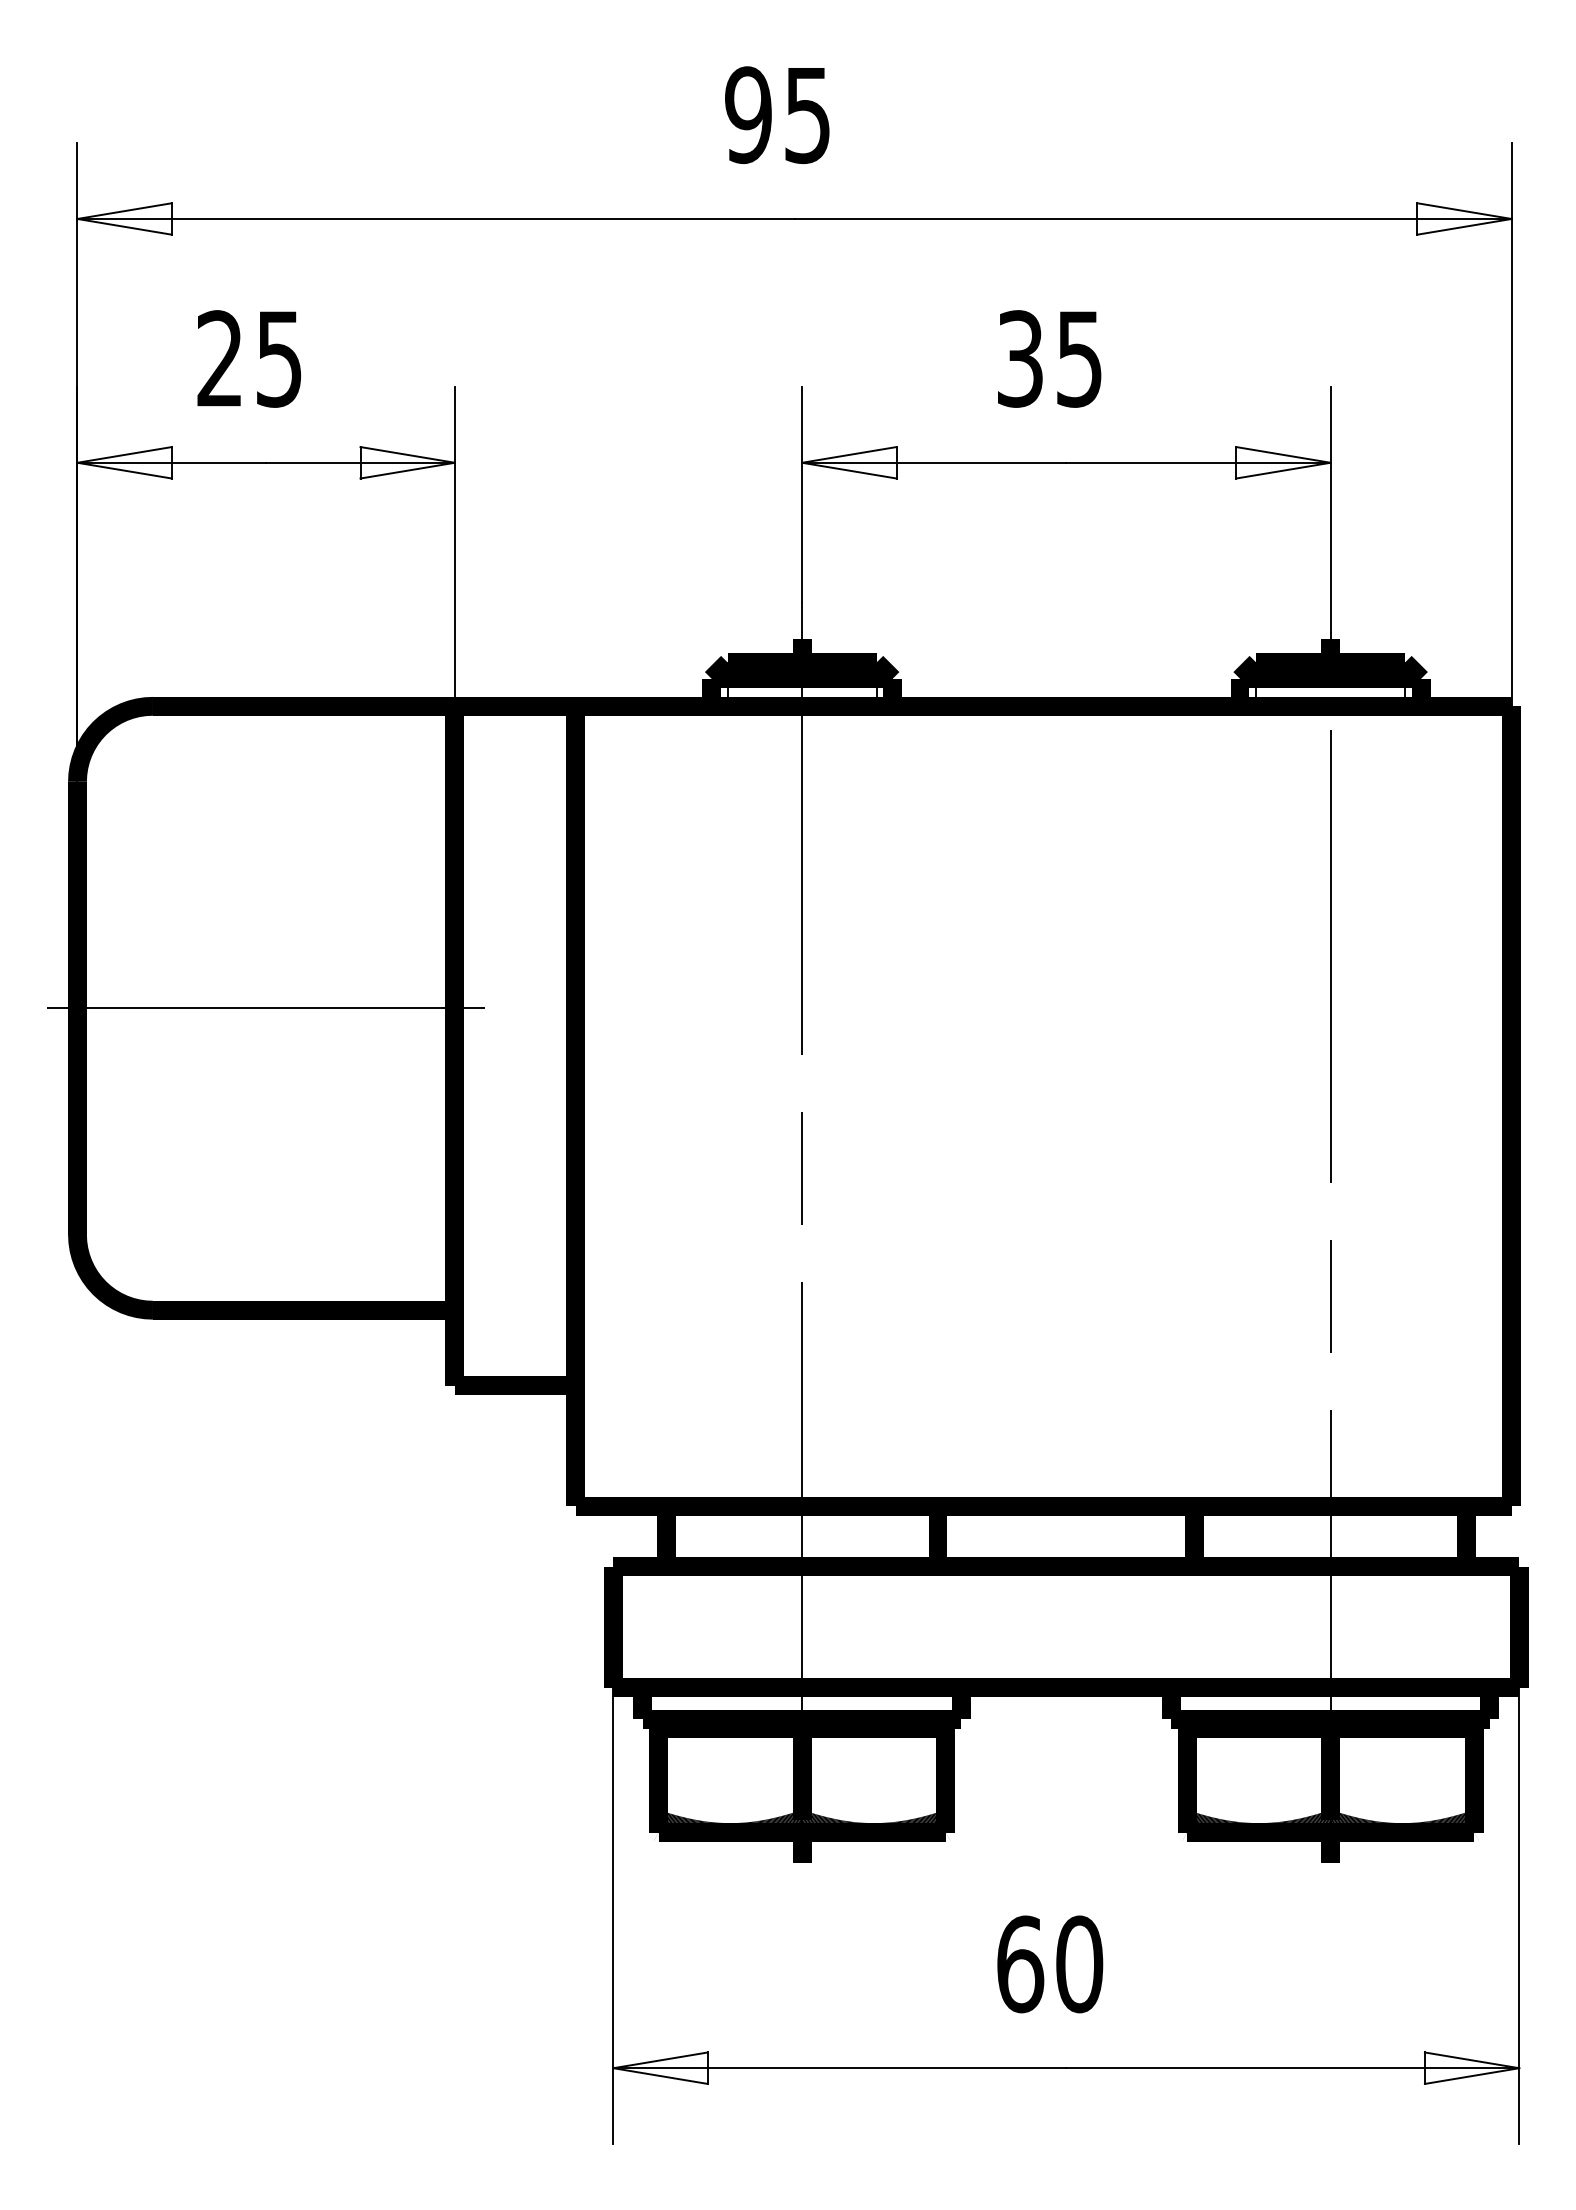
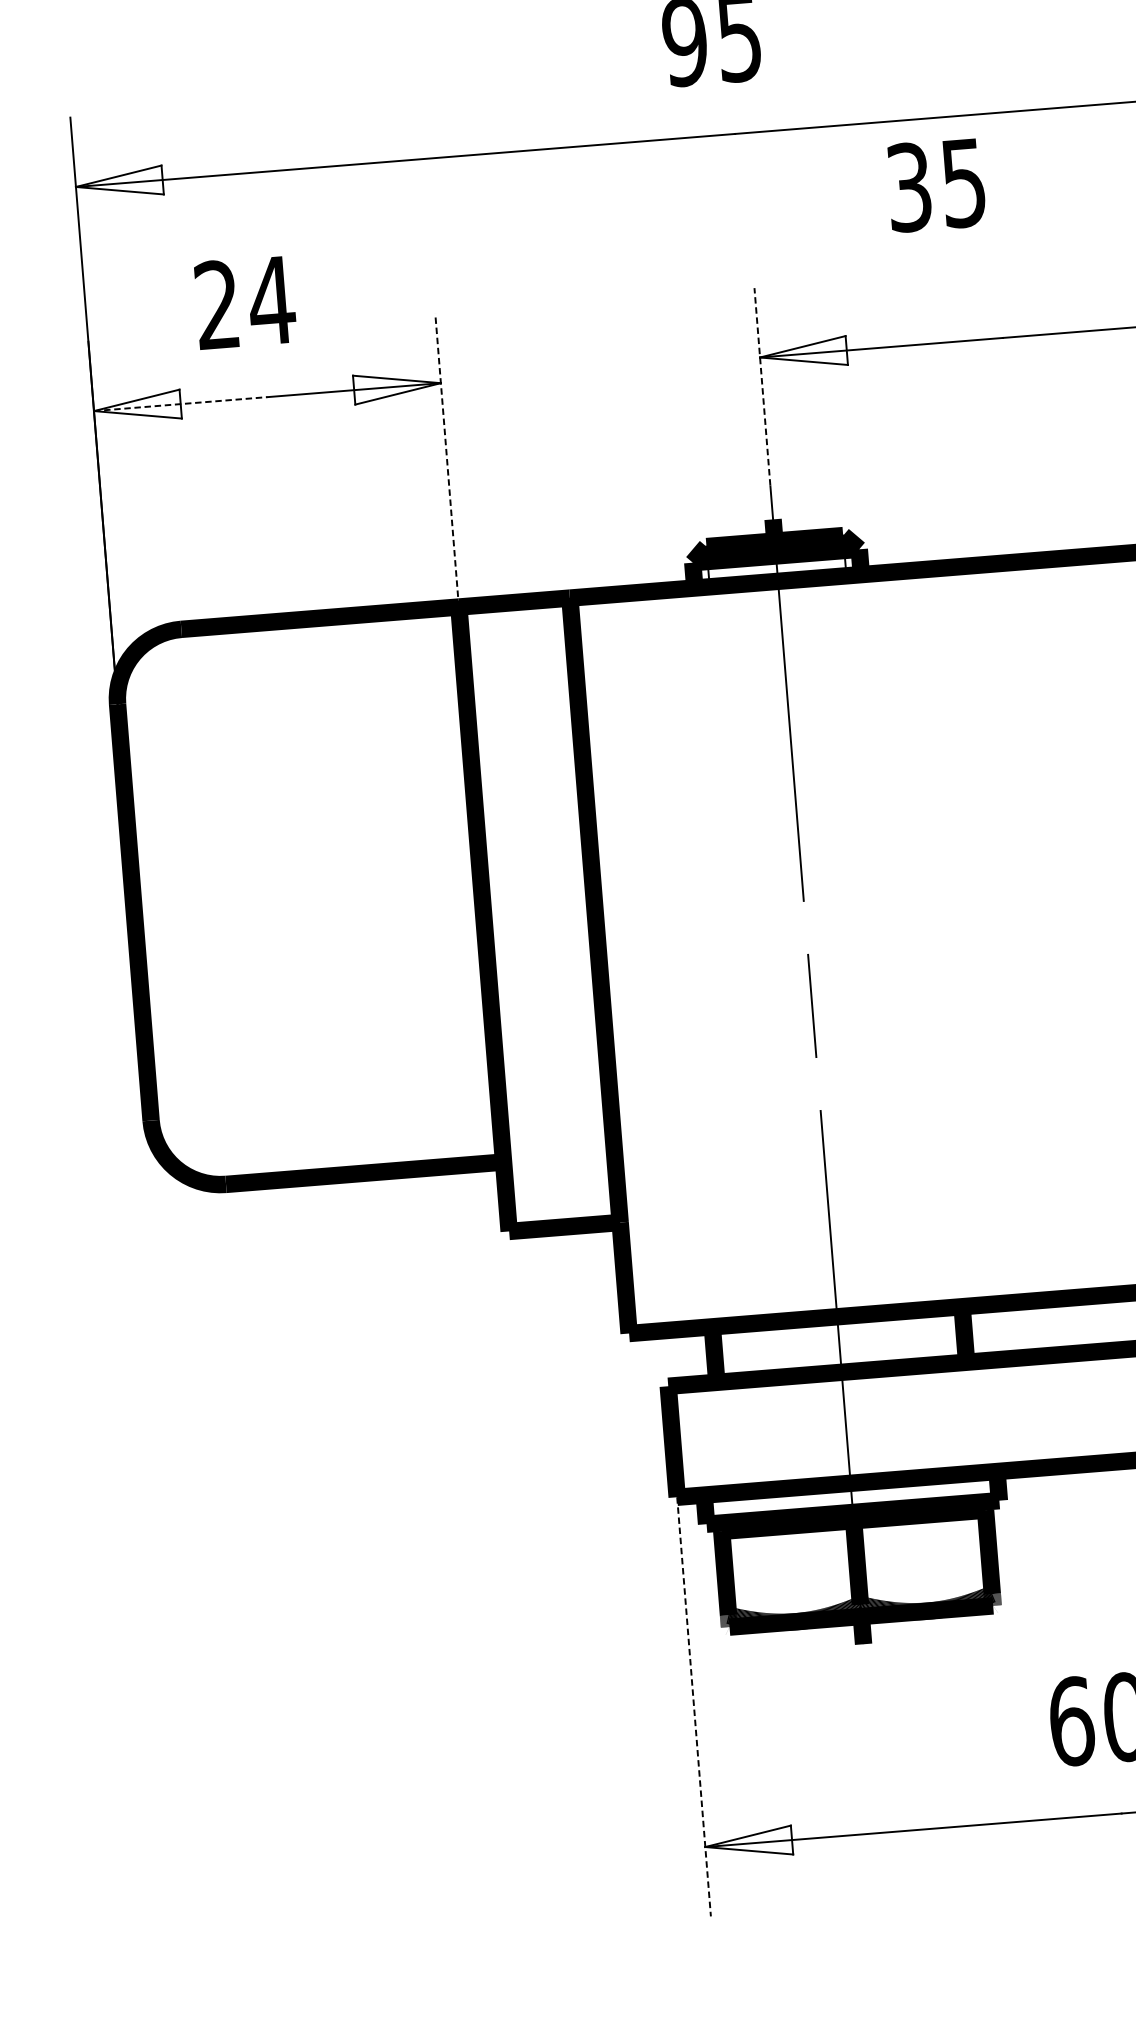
text: (1049, 358) -> (936, 184), moved
text: (278, 359) -> (271, 301), 25 -> 24
line: (172, 462) -> (181, 403), solid -> dashed
line: (802, 494) -> (762, 386), solid -> dashed
line: (454, 546) -> (446, 460), solid -> dashed
line: (266, 1008) -> (308, 898), removed
line: (613, 1916) -> (694, 1707), solid -> dashed

